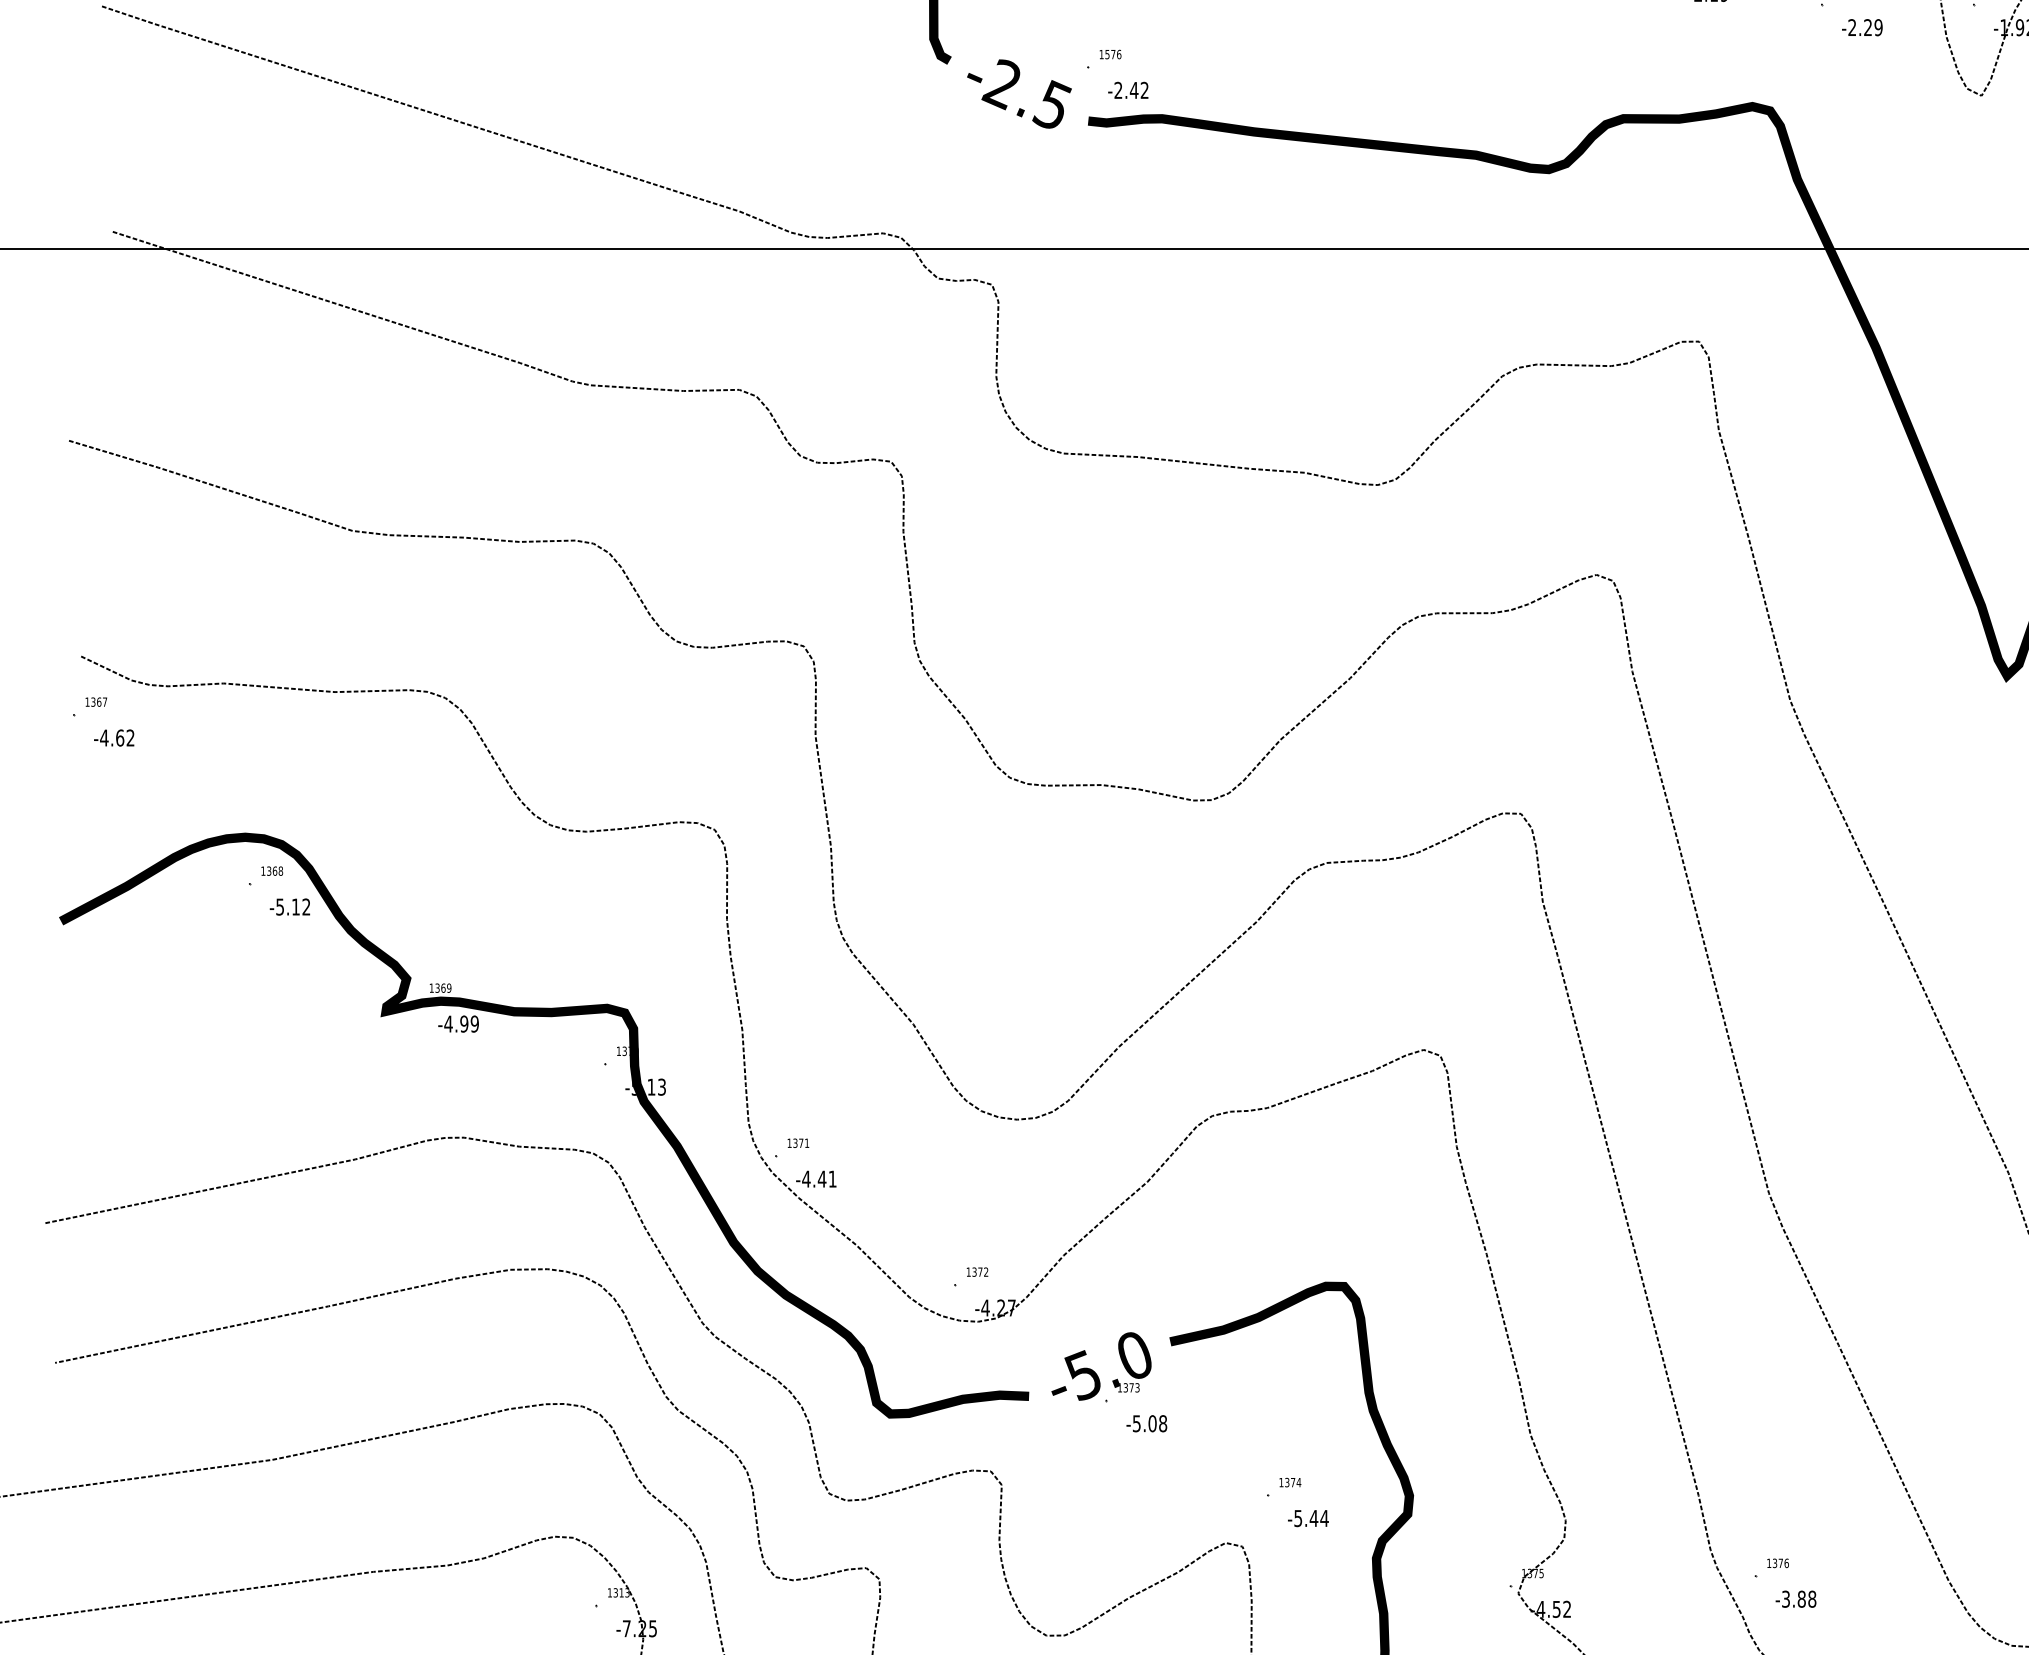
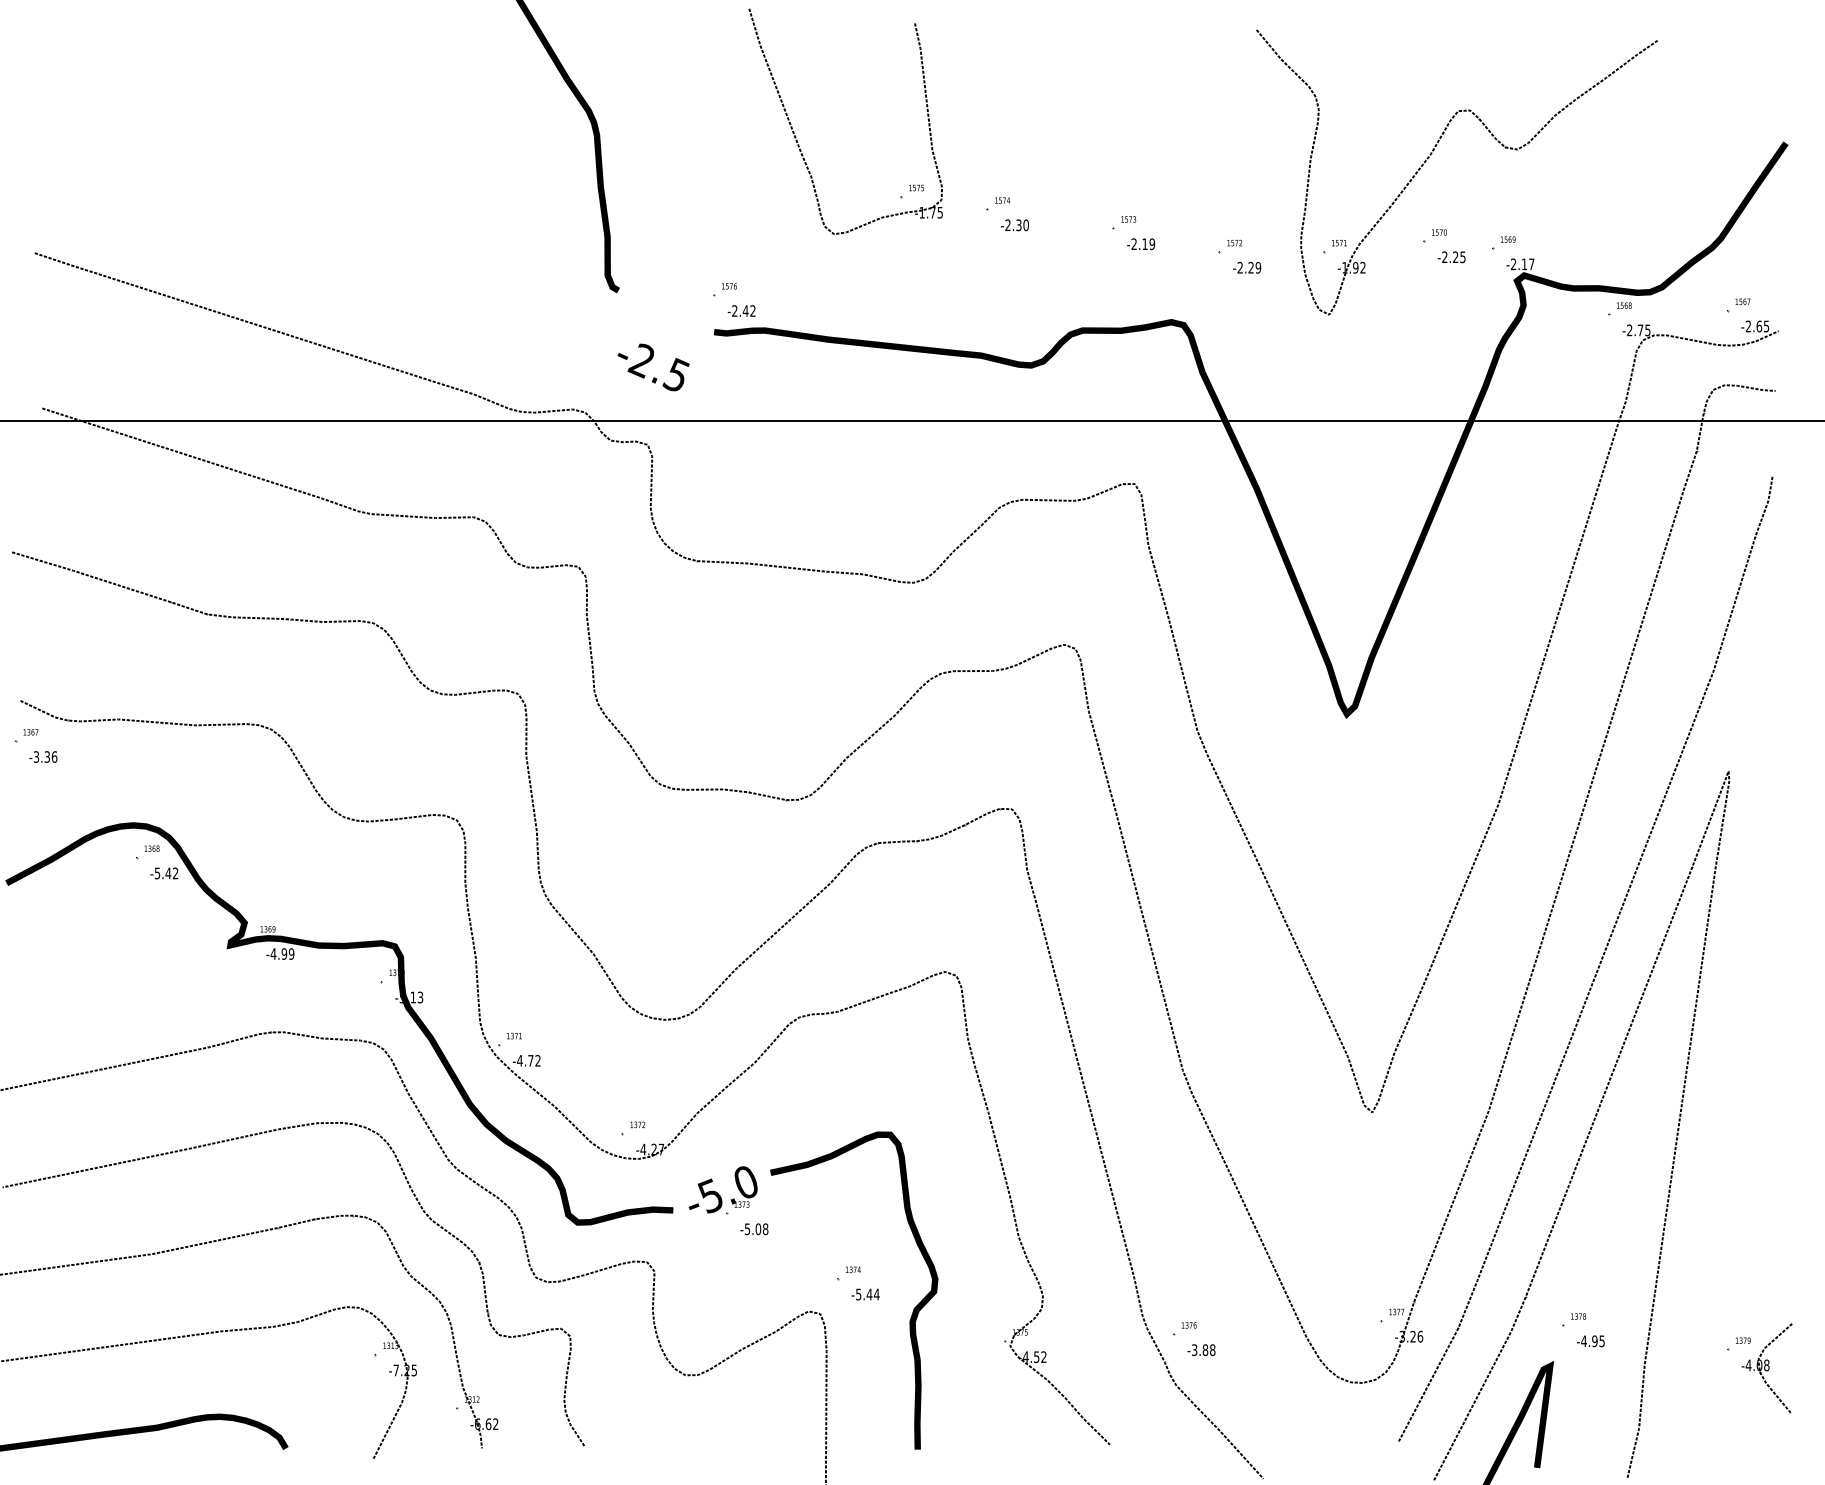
text: (1019, 94) -> (653, 367), moved
text: (117, 737) -> (45, 756), -4.62 -> -3.36
text: (296, 907) -> (168, 873), -5.12 -> -5.42
text: (826, 1178) -> (533, 1060), -4.41 -> -4.72

